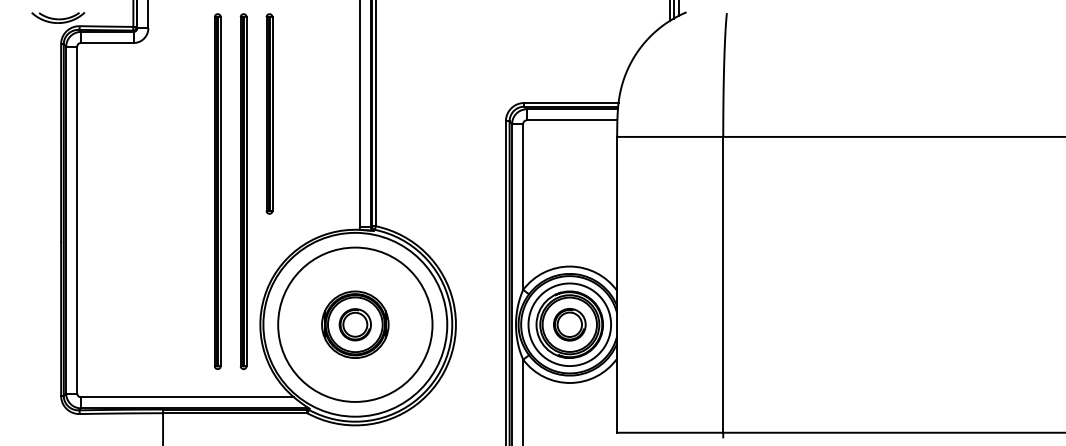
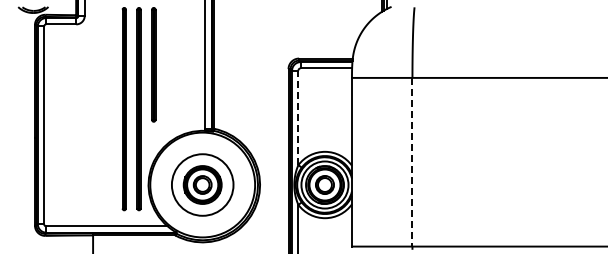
line: (523, 206) -> (298, 117), solid -> dashed
line: (723, 285) -> (412, 162), solid -> dashed
circle: (354, 325) -> (202, 185), size x0.7

